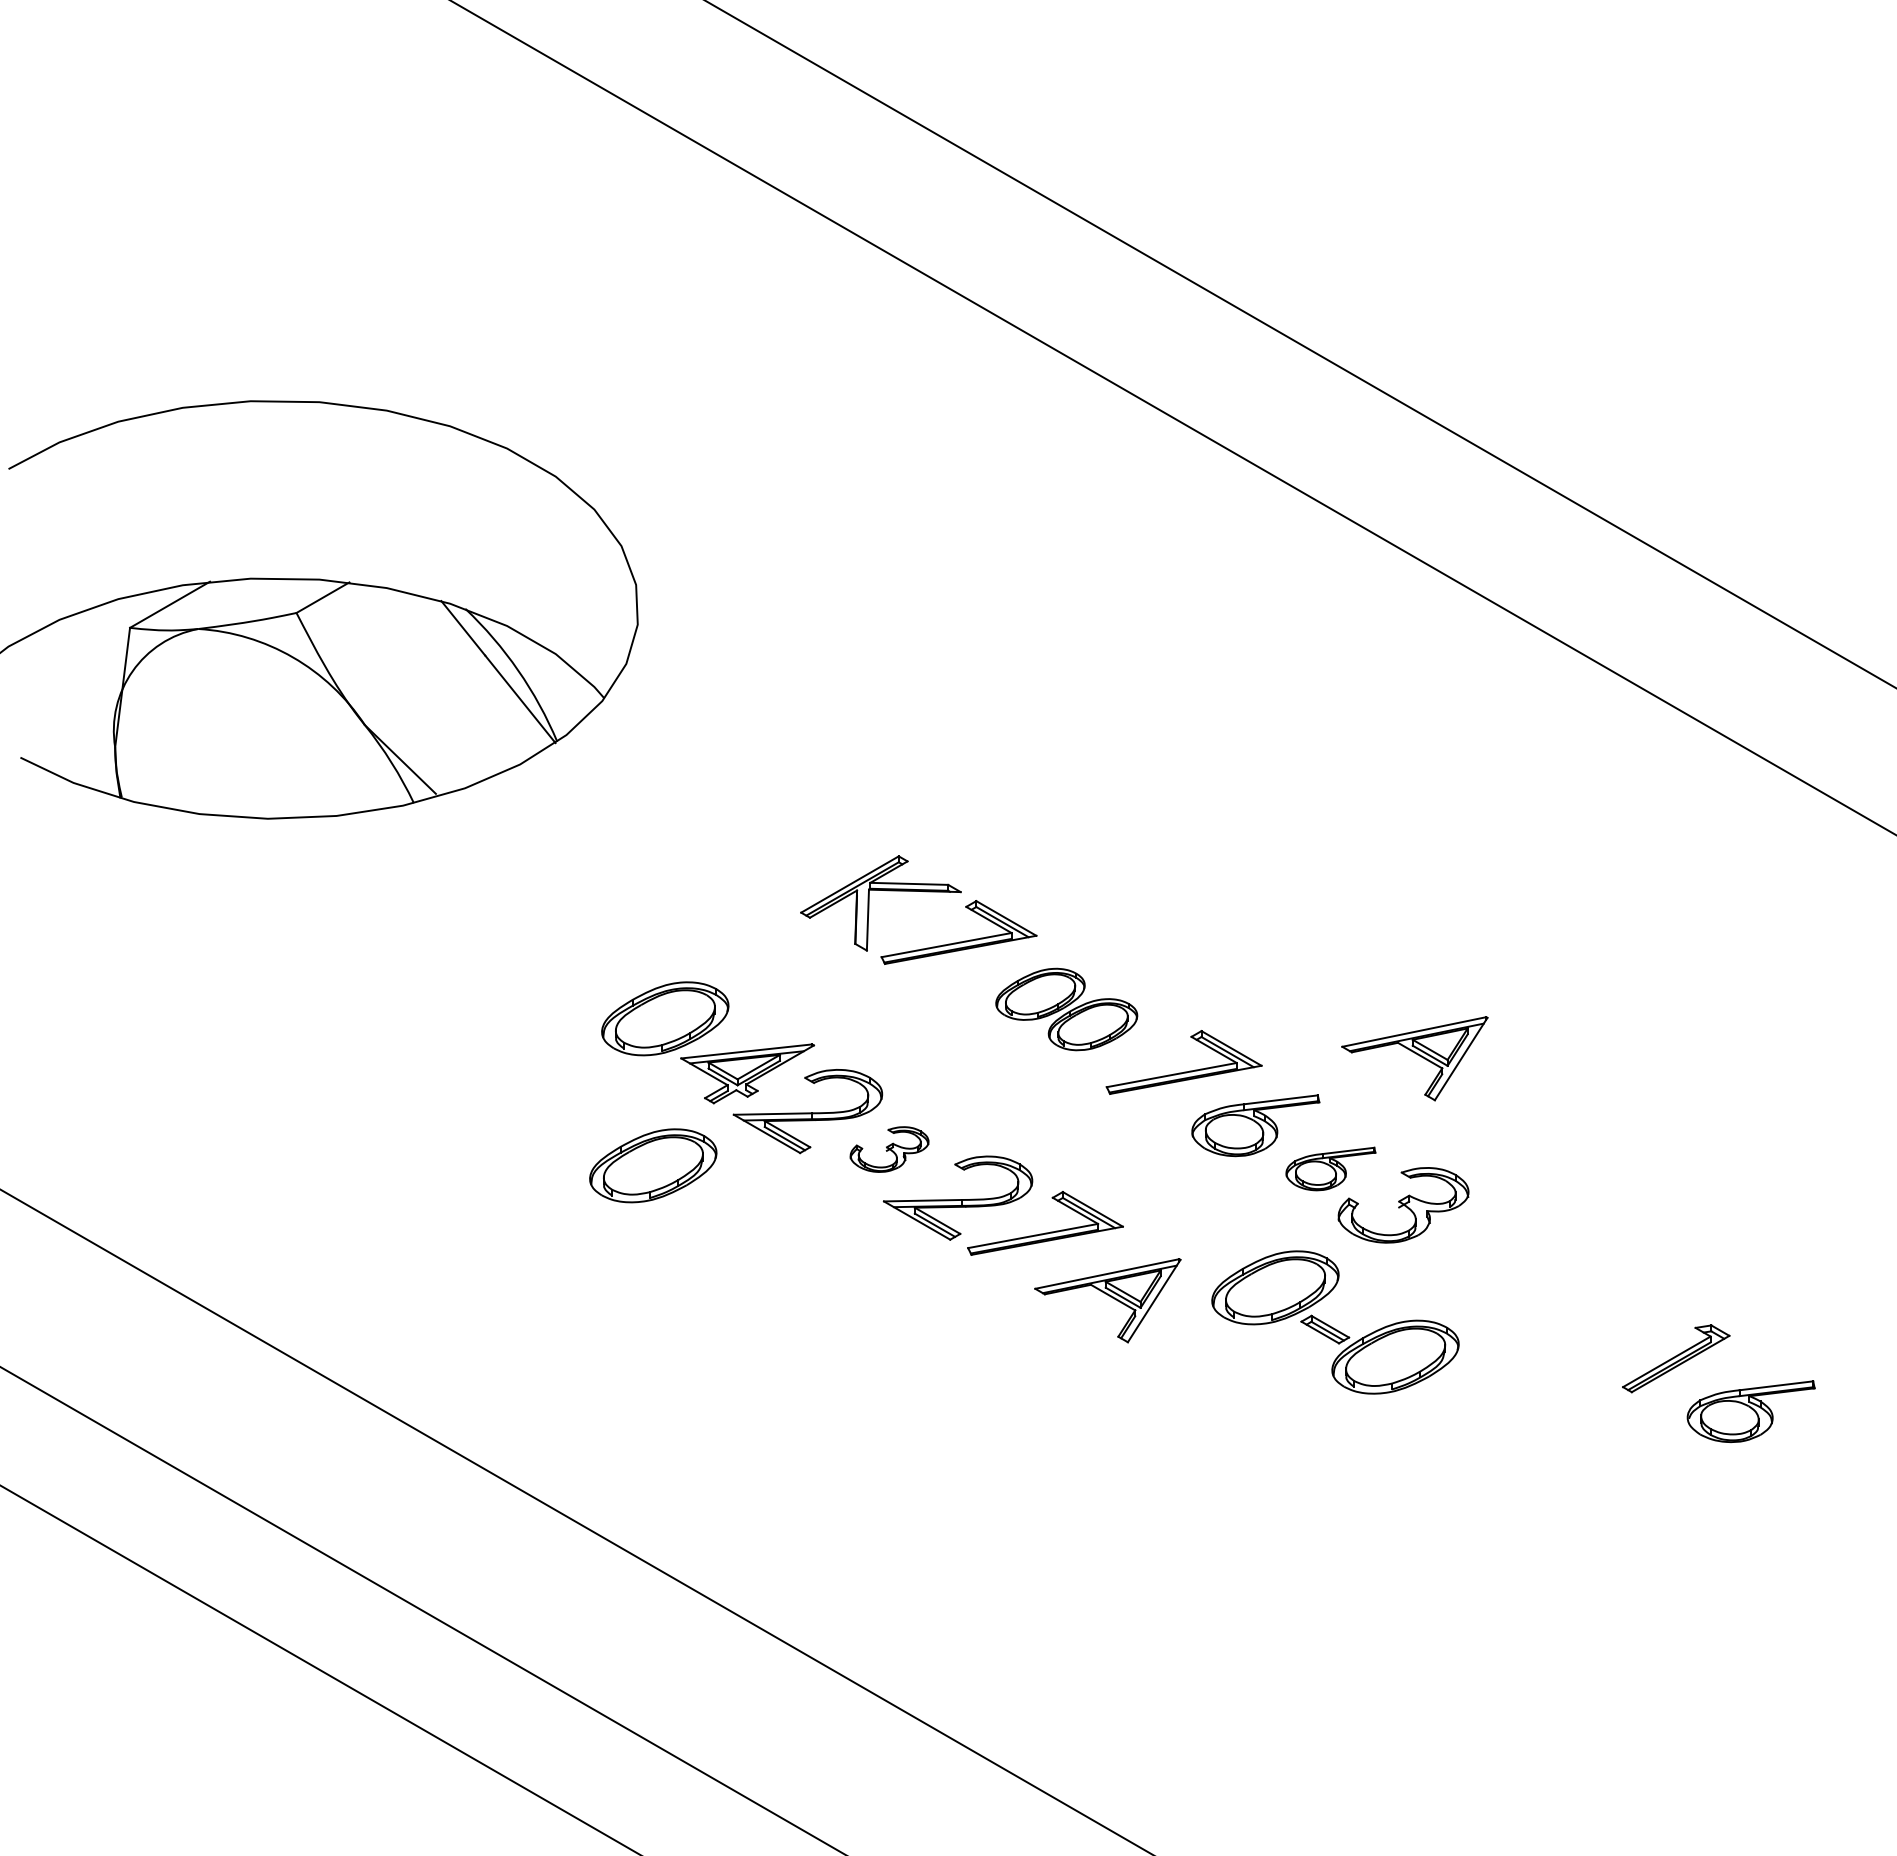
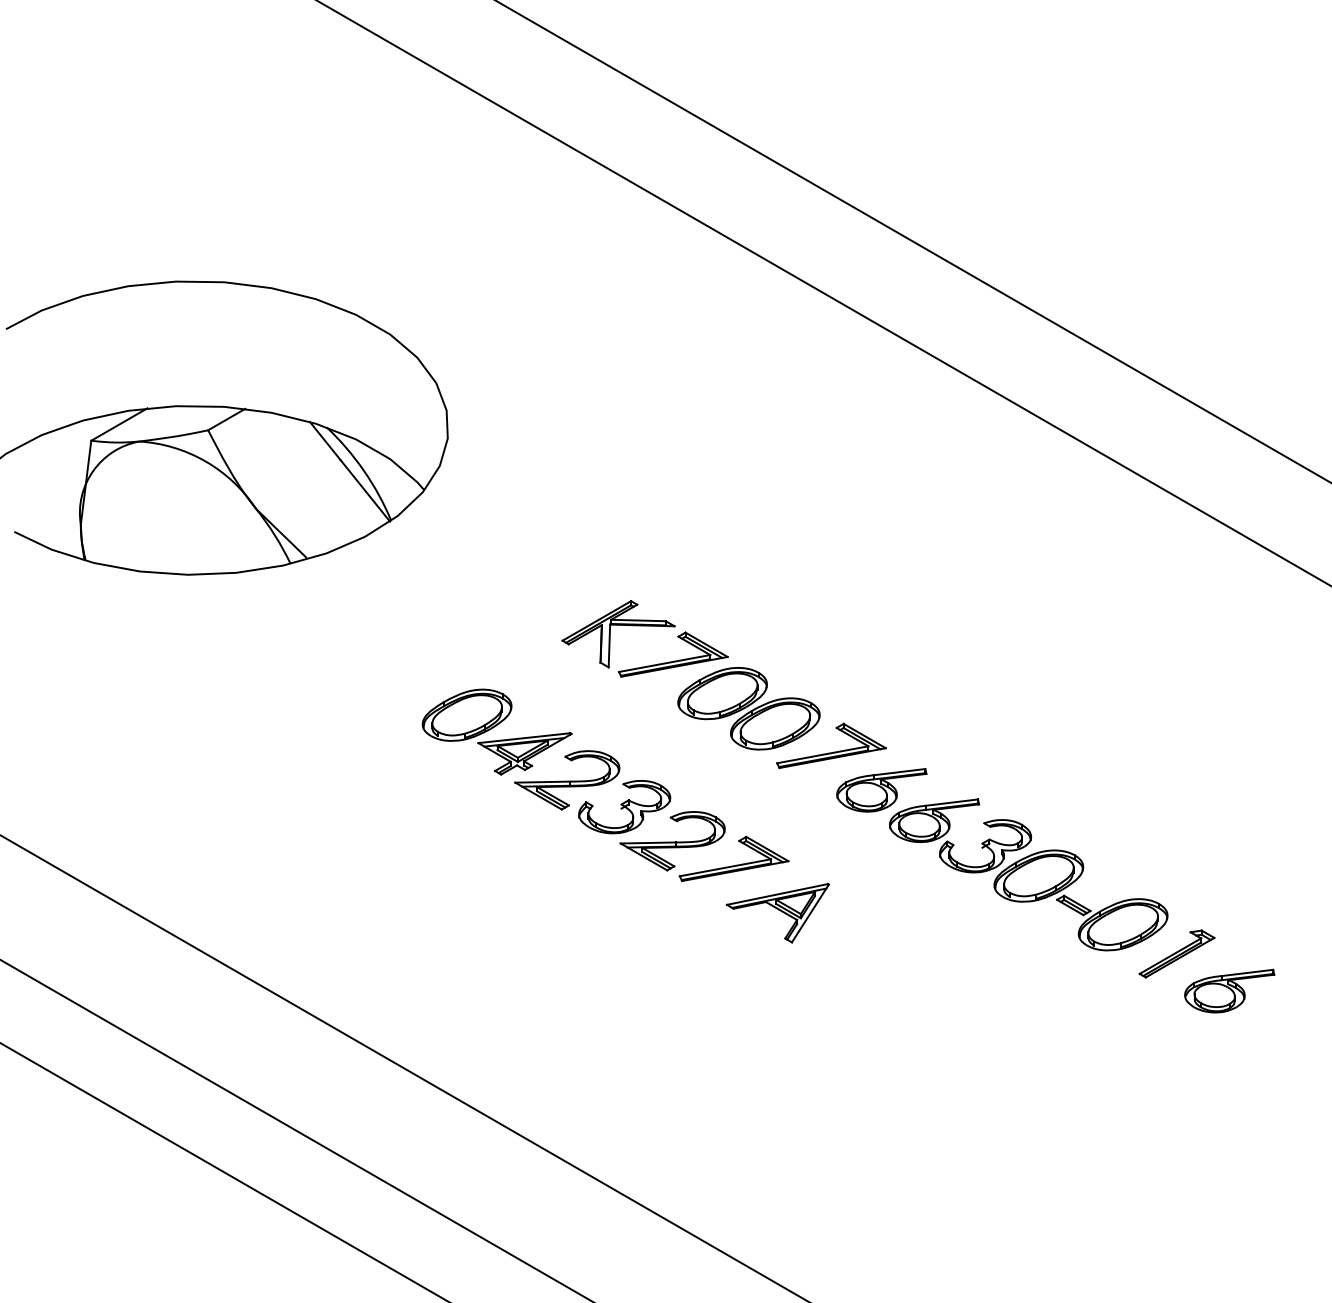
part: (1066, 1009) -> (748, 708), size x1.43
part: (1414, 1058) -> (993, 743), removed
part: (889, 1149) -> (624, 807), size x1.67
part: (653, 1165) -> (458, 818), removed
part: (1330, 1168) -> (934, 820), size x1.43
part: (1335, 1322) -> (1081, 900), moved

